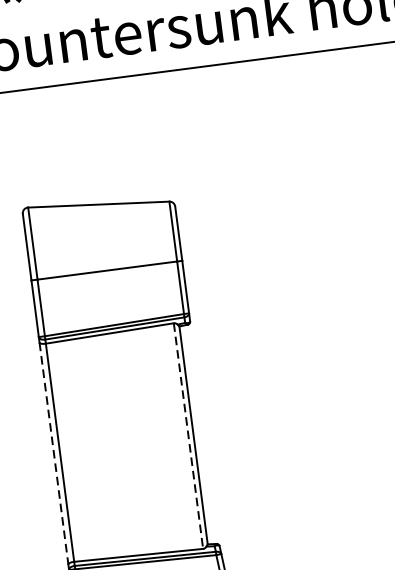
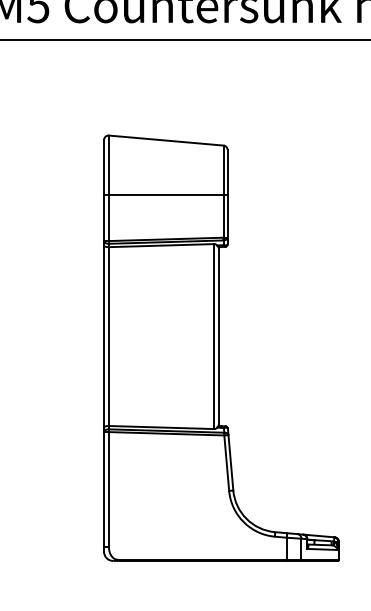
line: (188, 437) -> (214, 337), dashed -> solid
line: (54, 453) -> (104, 336), dashed -> solid

